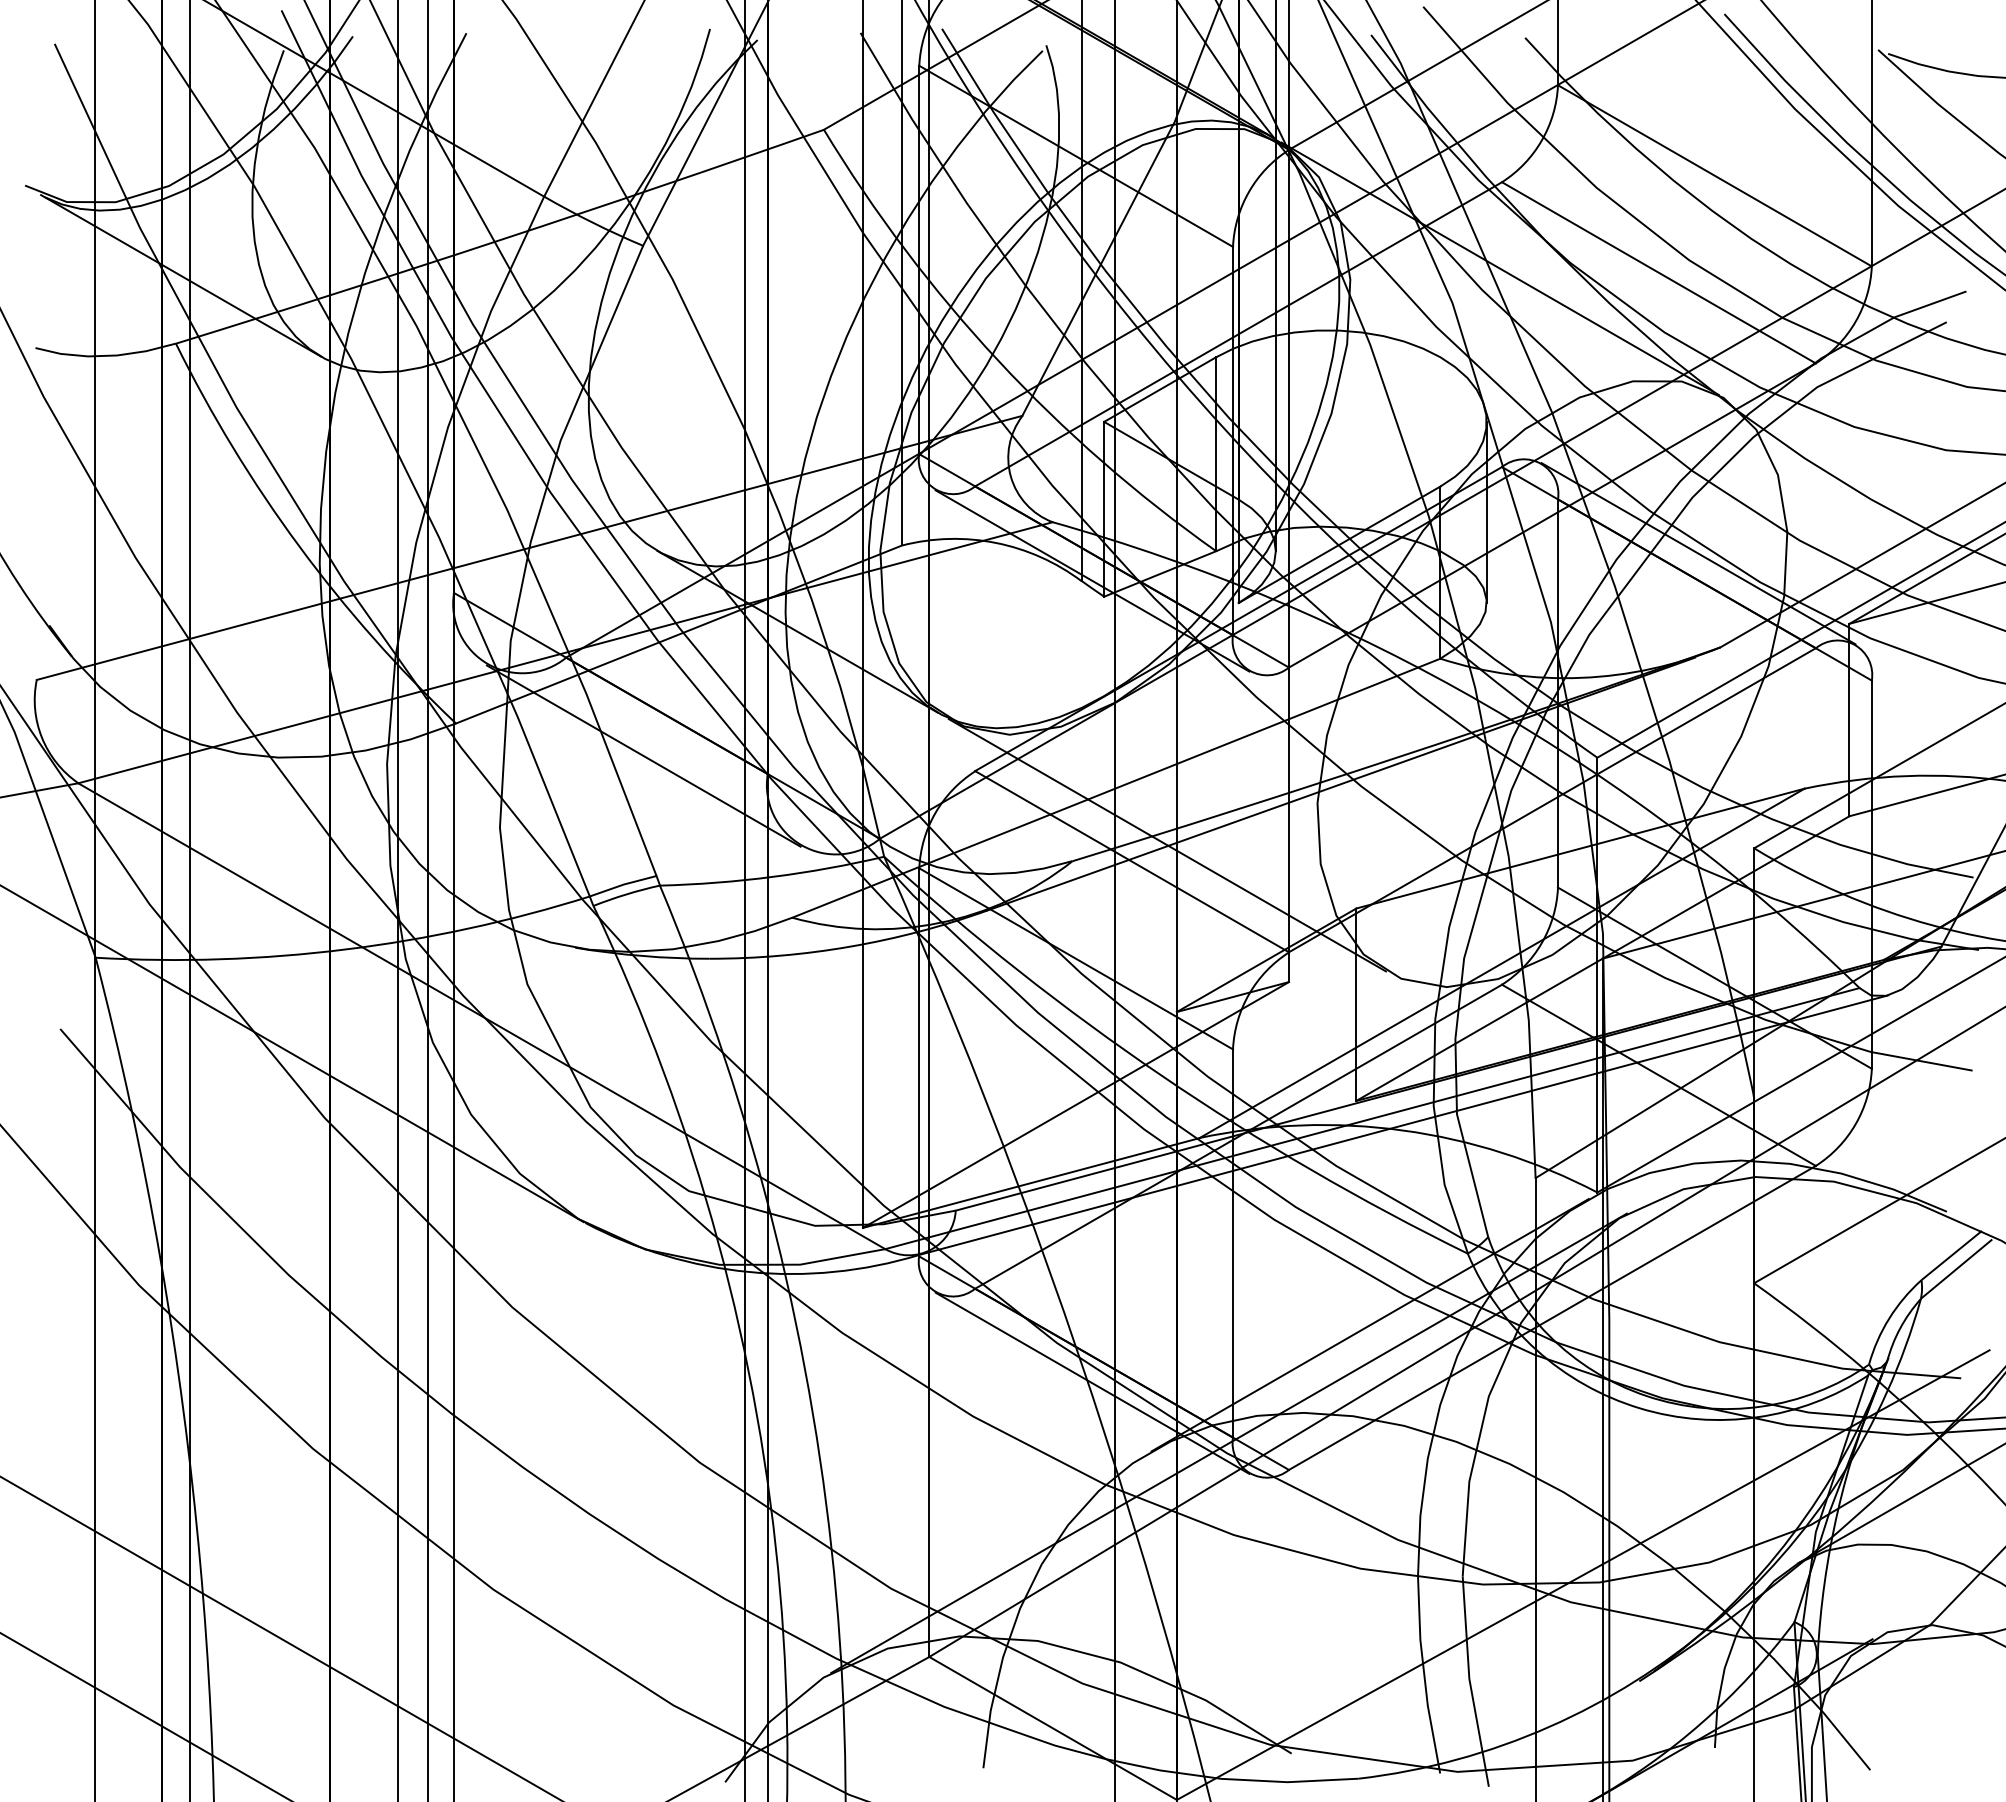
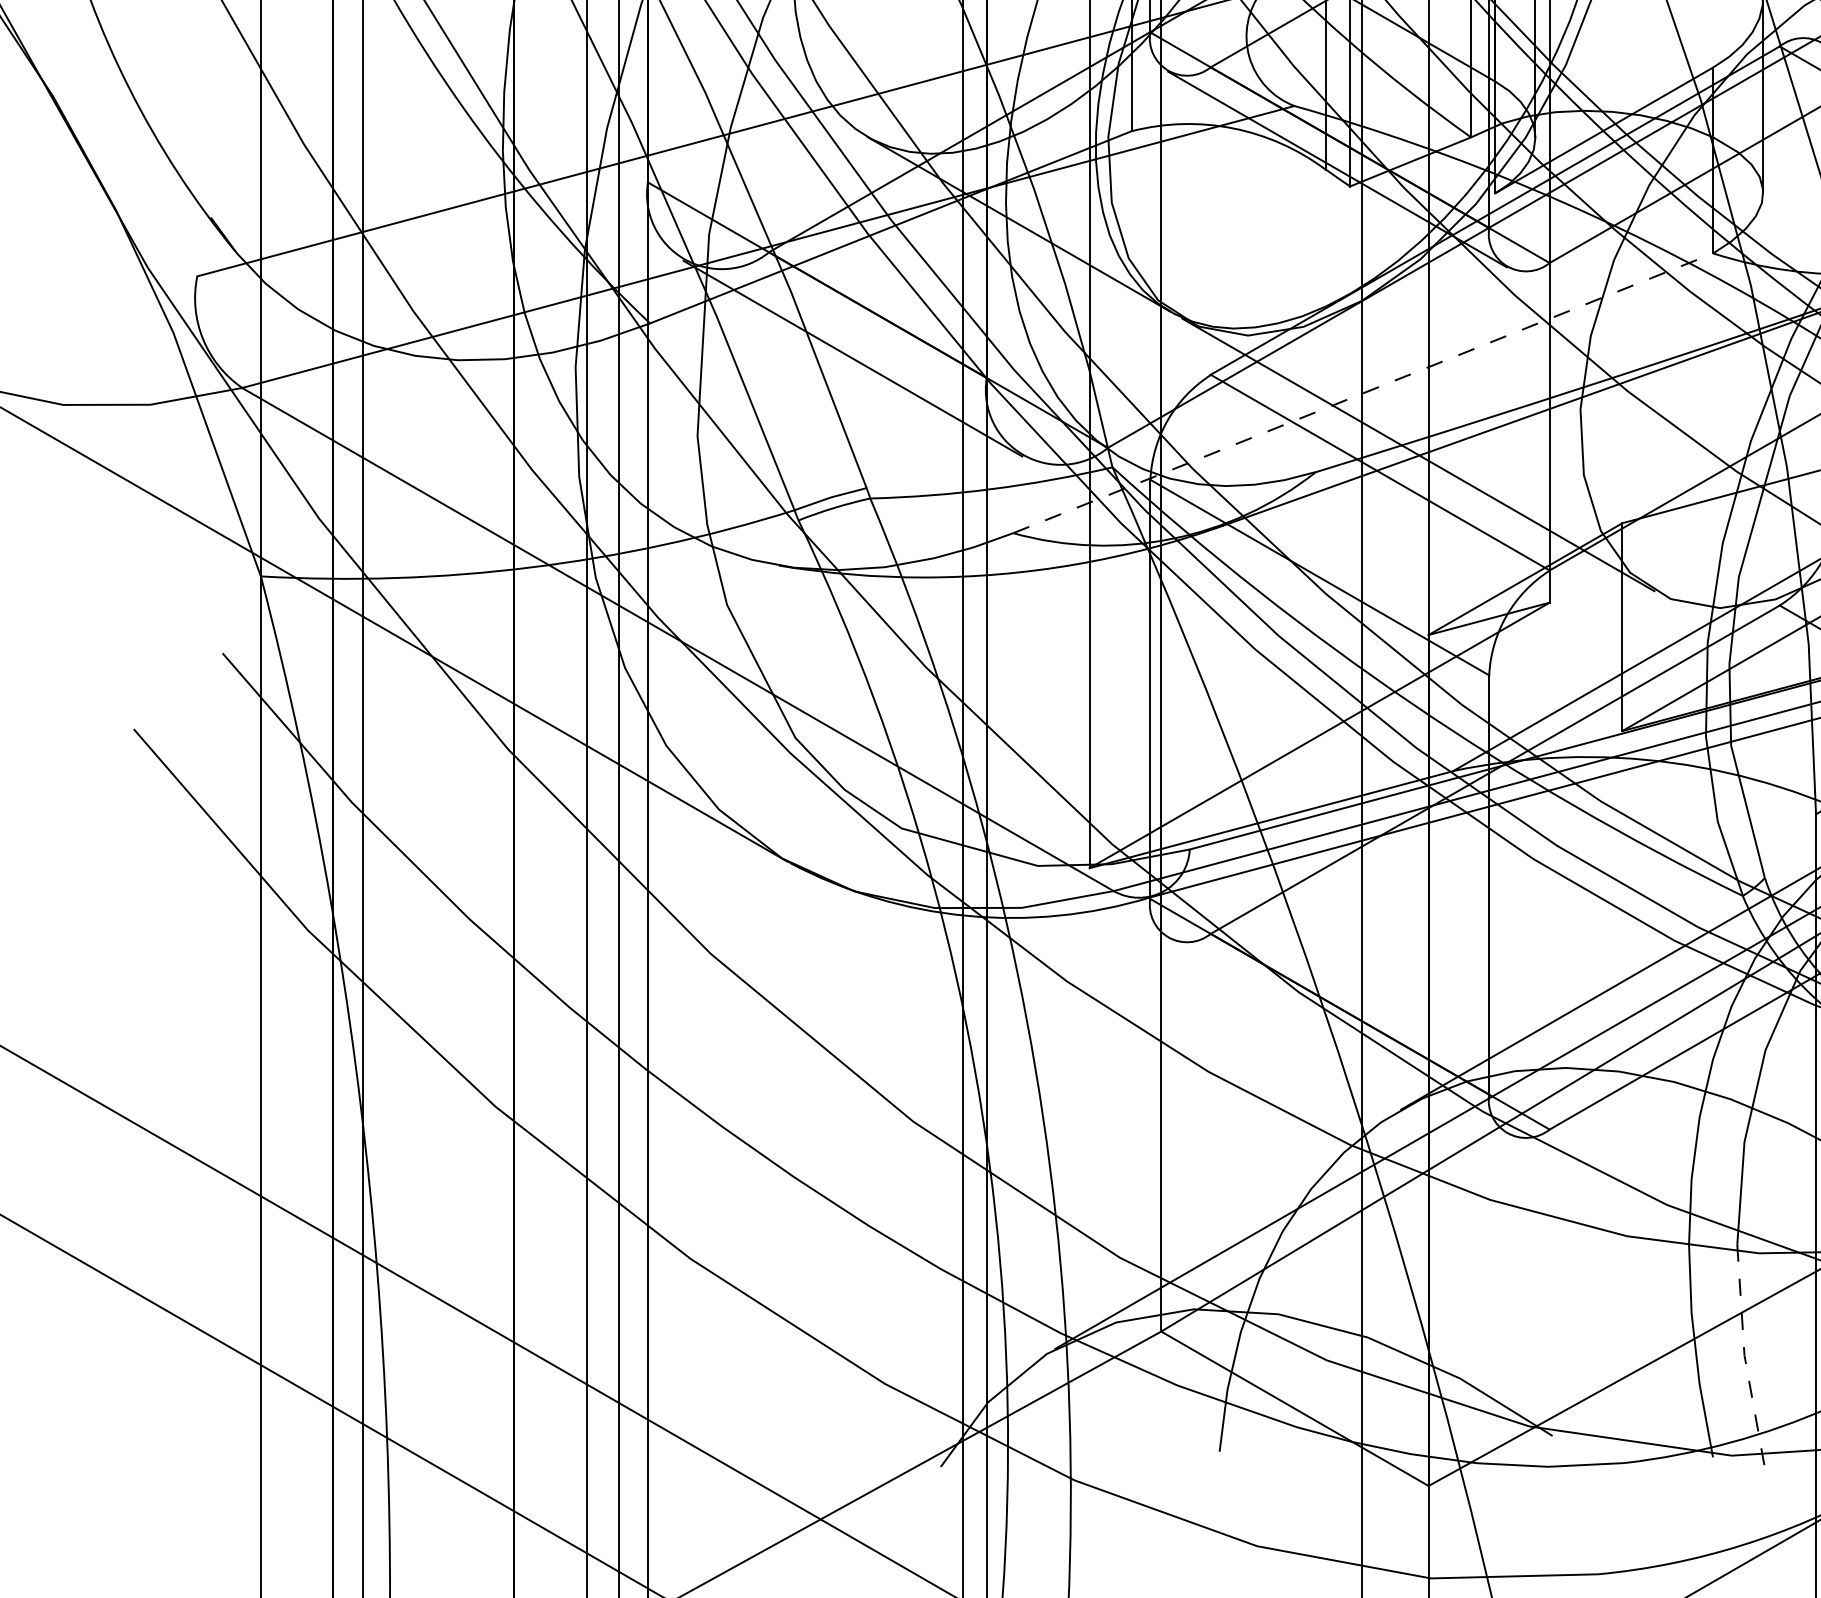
line: (1116, 788) -> (1363, 393), solid -> dashed
line: (1092, 1382) -> (1337, 1035), removed
line: (1469, 1681) -> (1744, 1358), solid -> dashed

